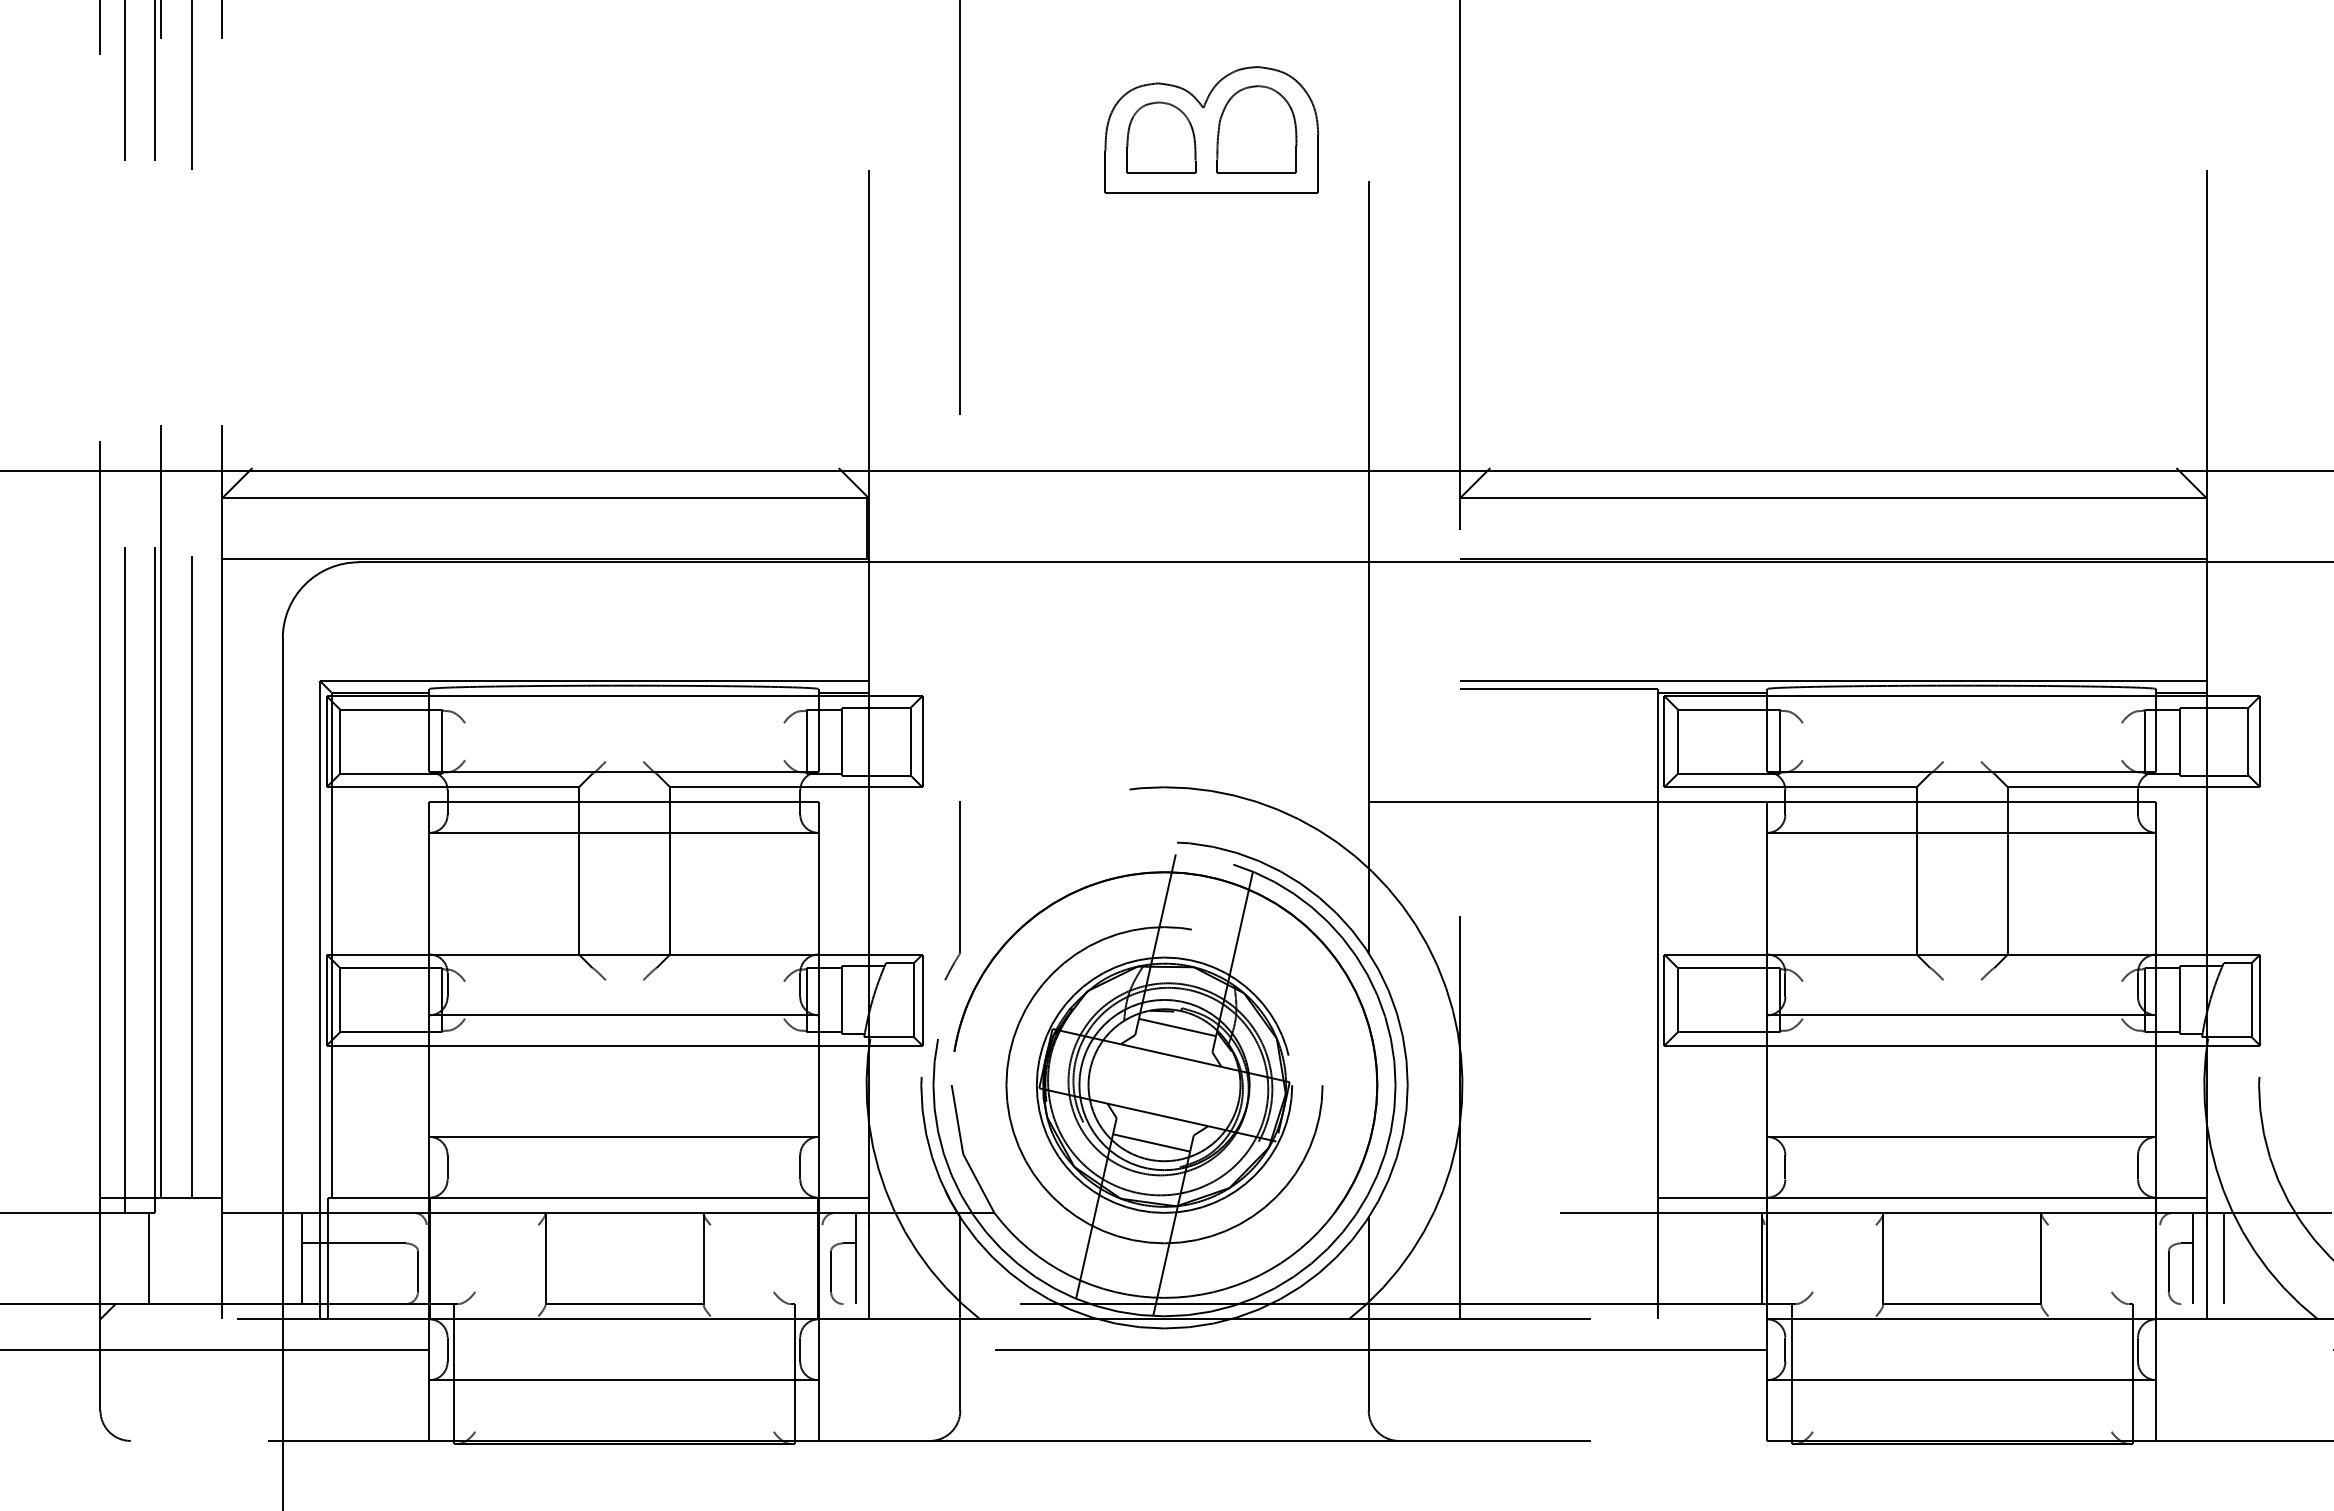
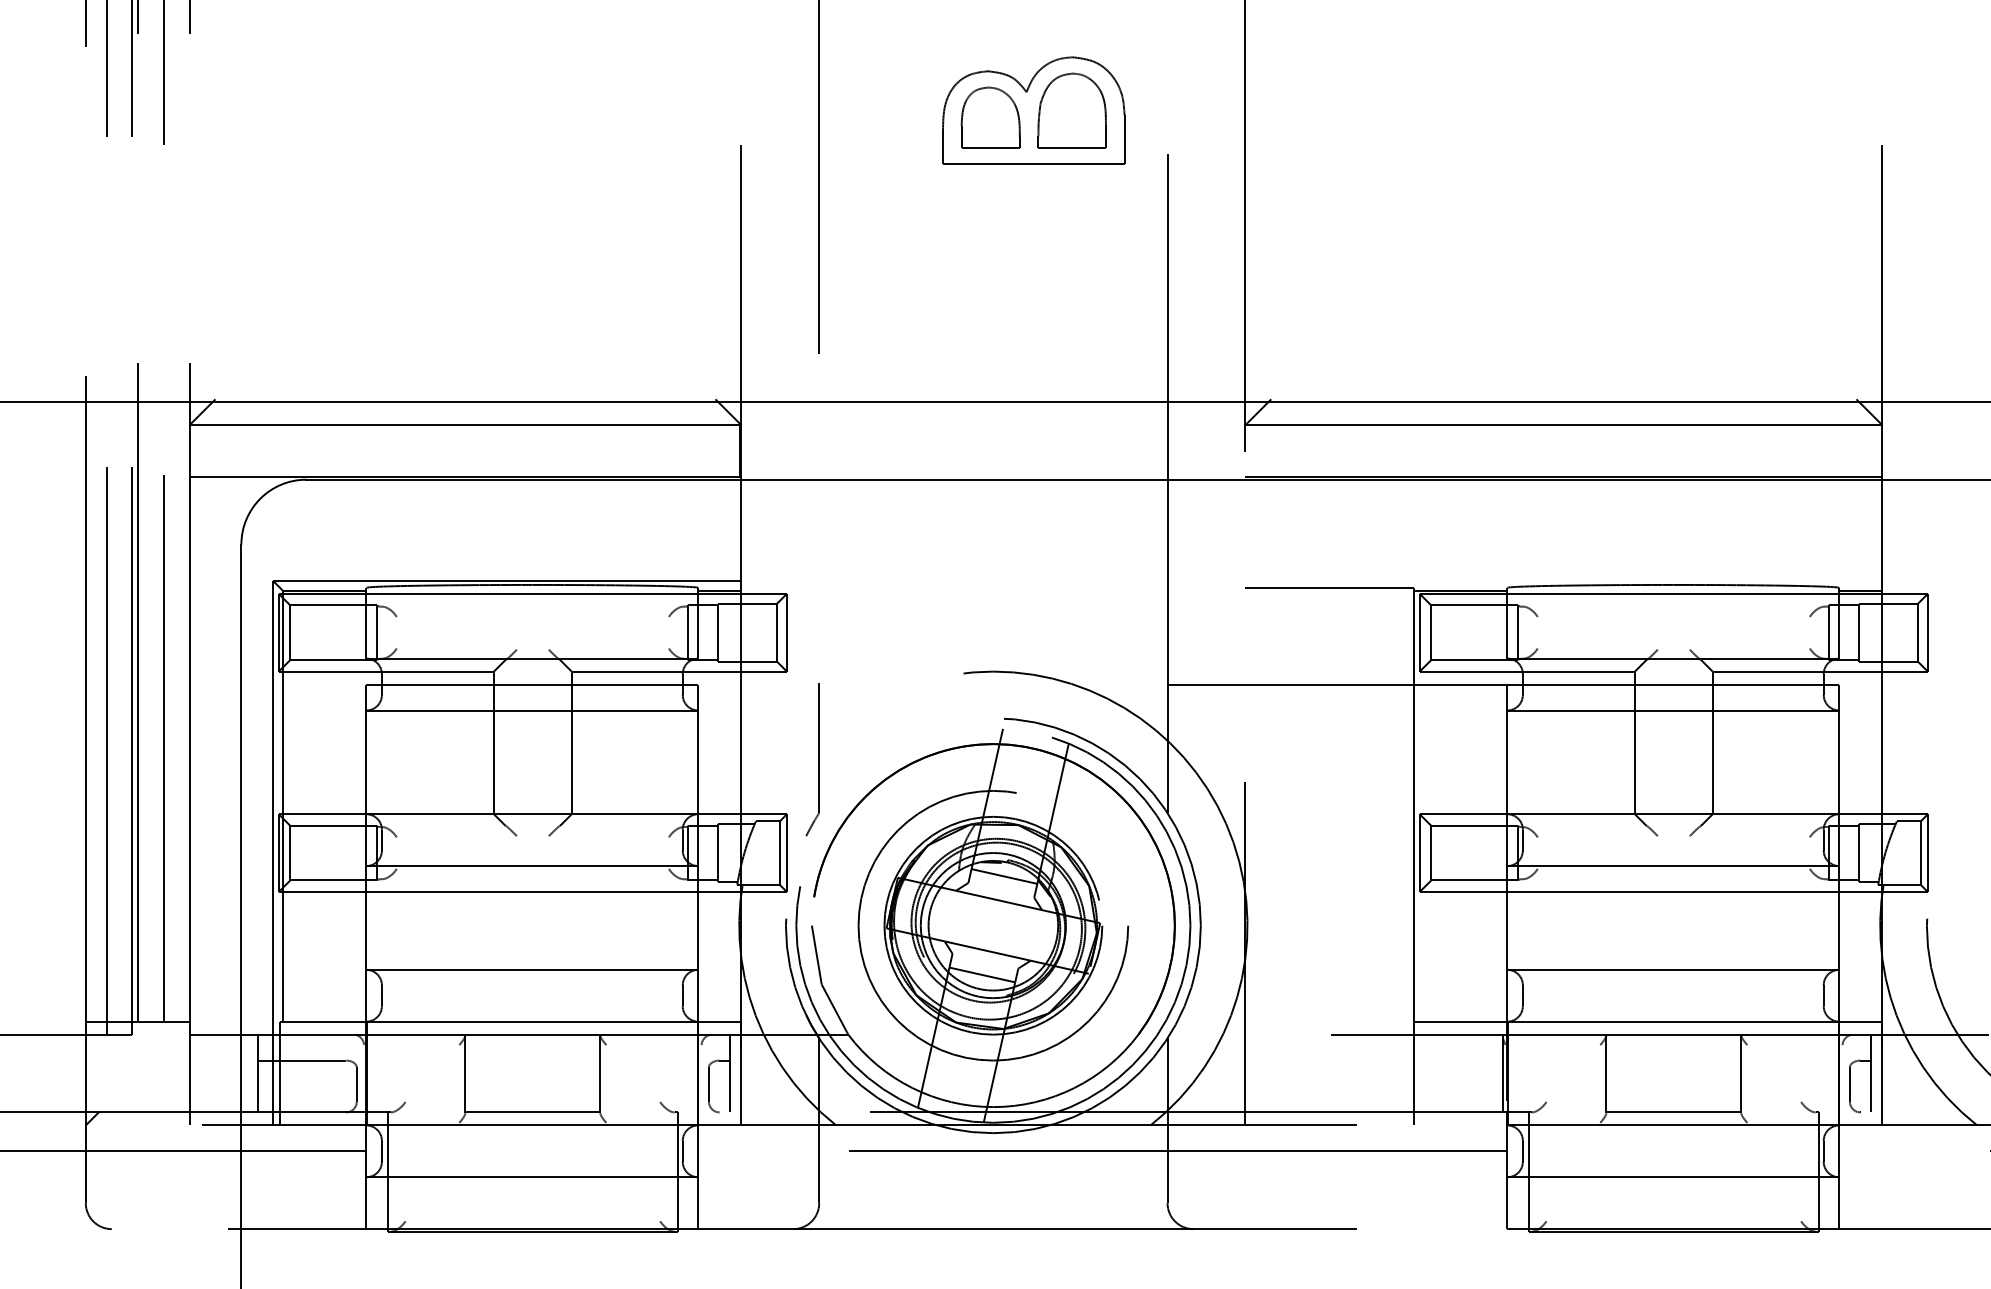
line: (1832, 680) -> (1563, 580), removed
line: (149, 1258) -> (127, 1073), removed
line: (2223, 1258) -> (1896, 1073), removed

